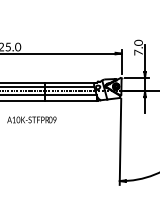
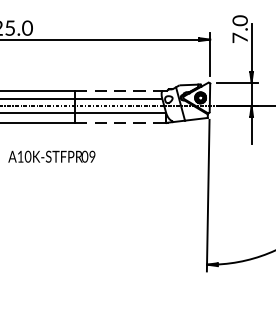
line: (69, 82) -> (118, 90), solid -> dashed
line: (70, 100) -> (120, 122), solid -> dashed

